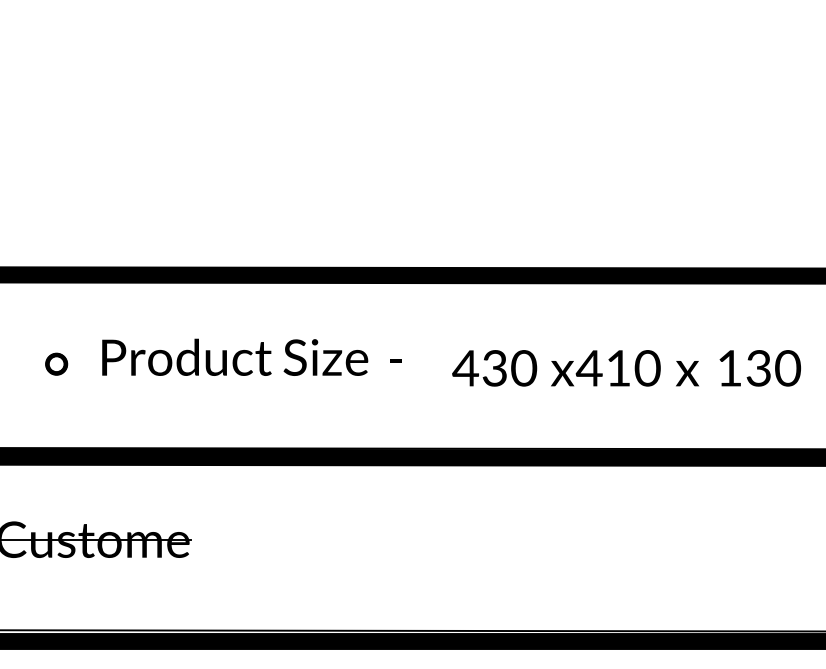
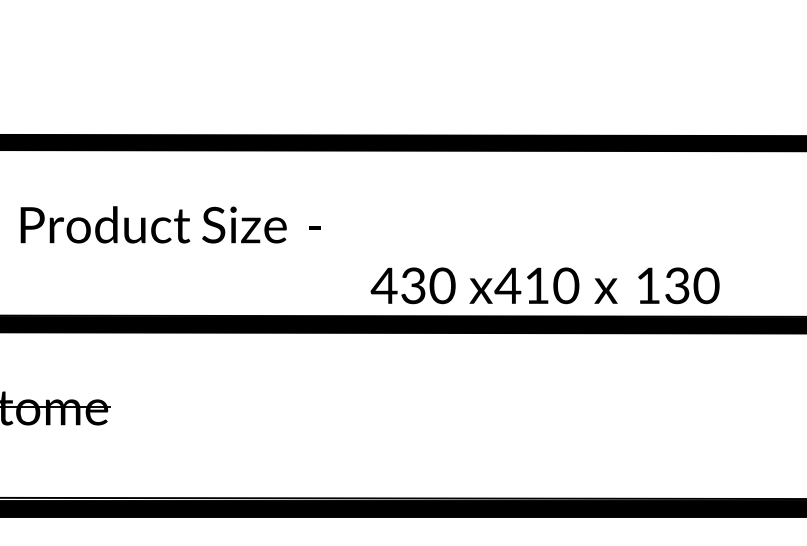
text: (626, 368) -> (545, 285), moved

